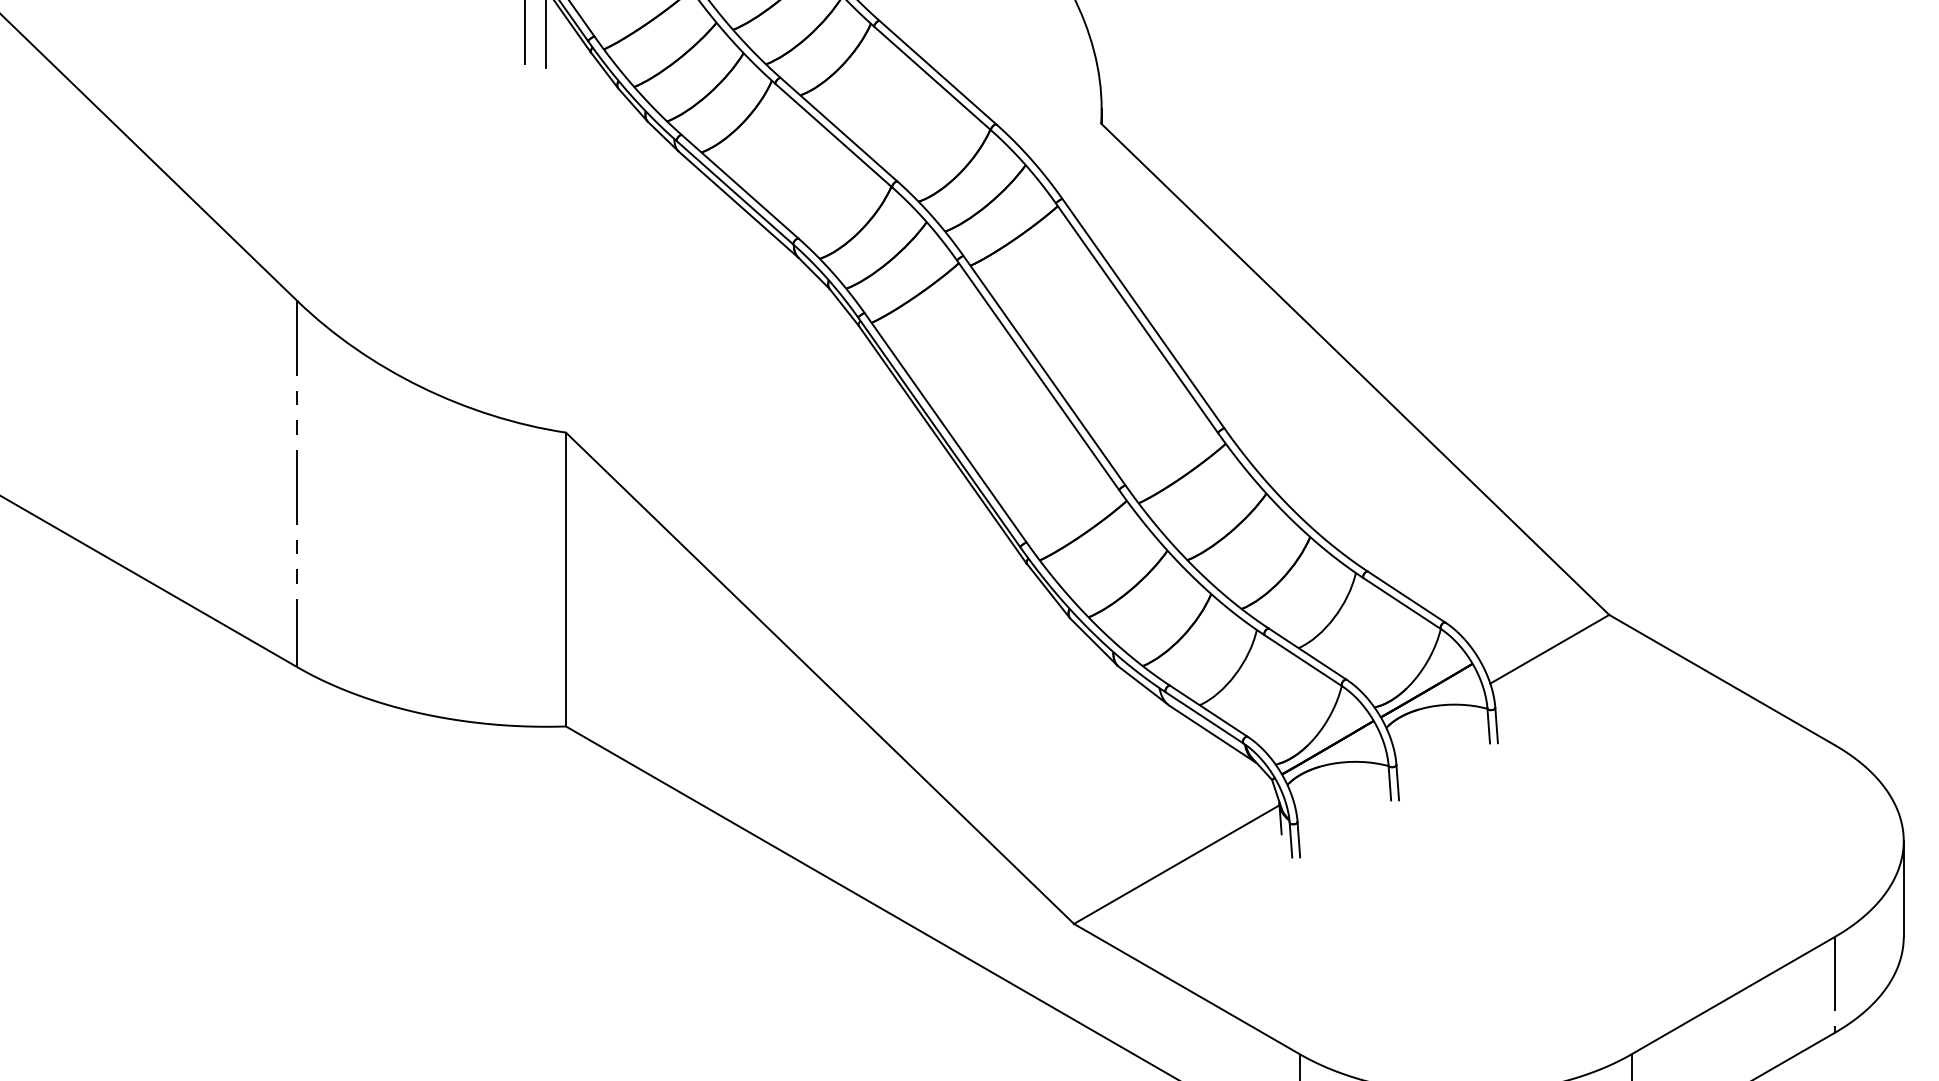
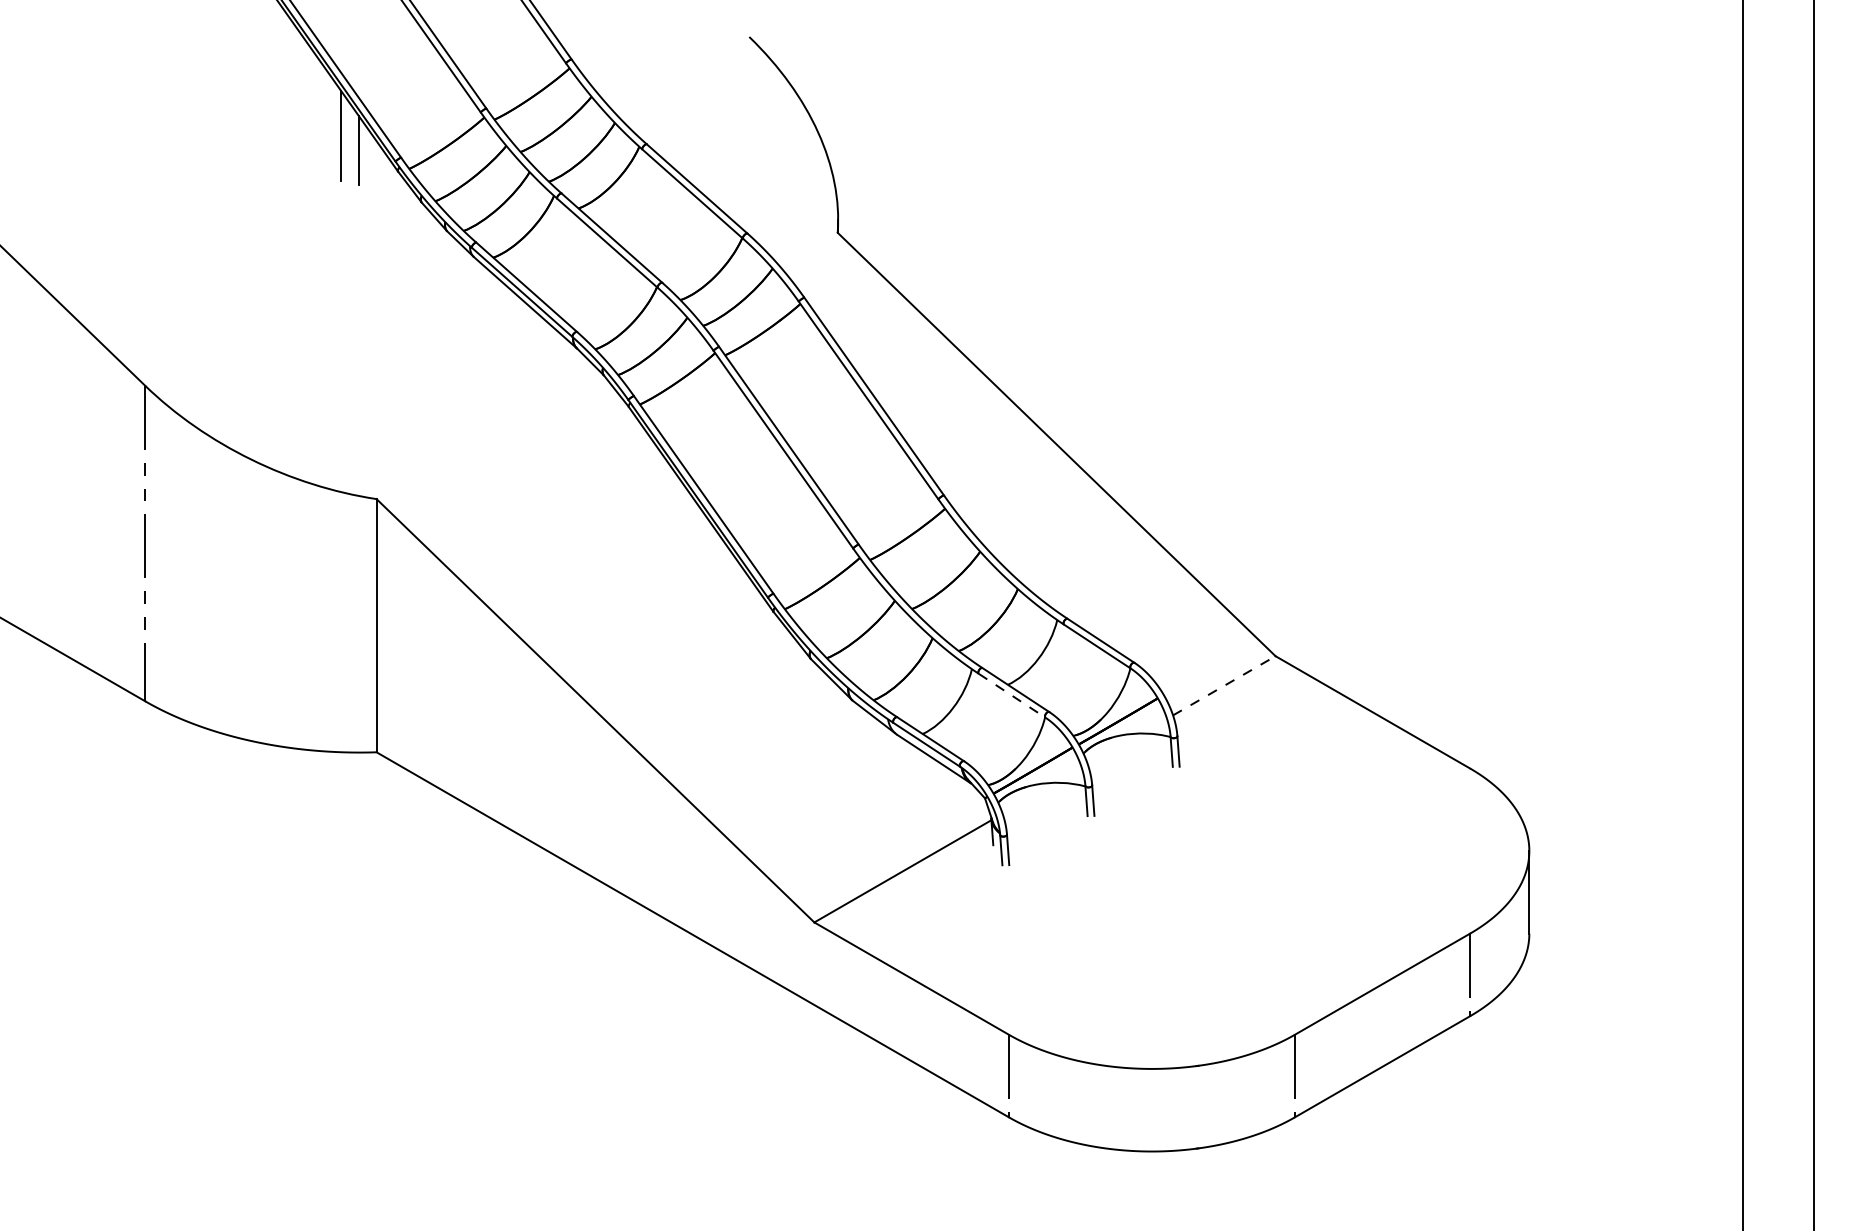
line: (1549, 648) -> (1224, 685), solid -> dashed
line: (1303, 660) -> (1012, 695), solid -> dashed

